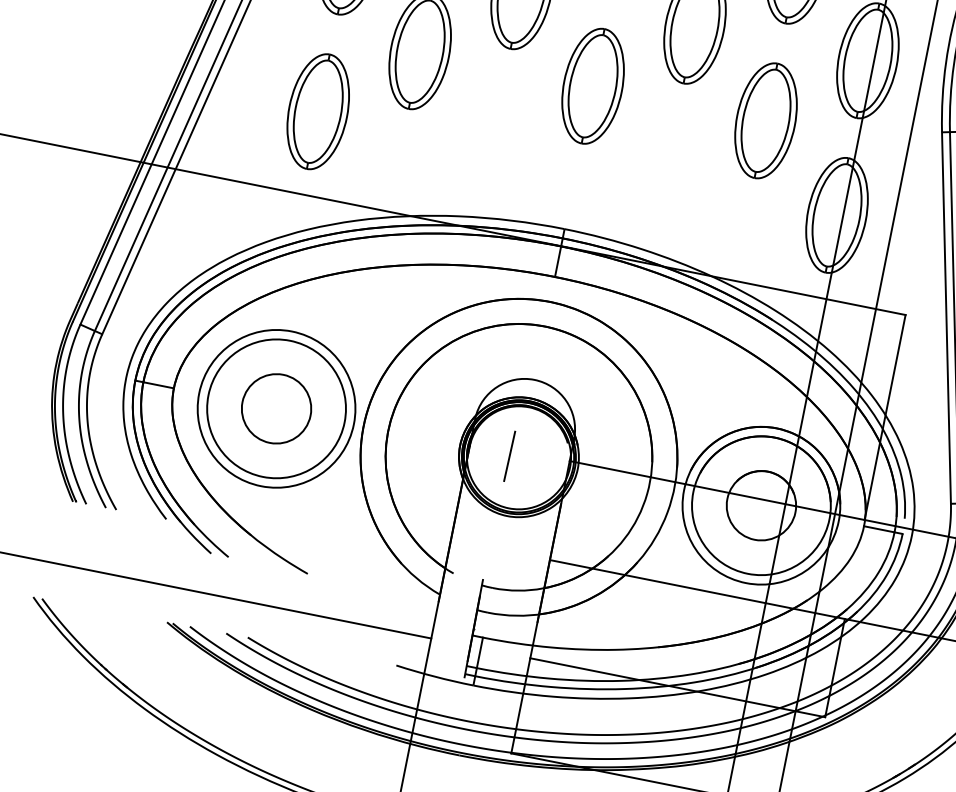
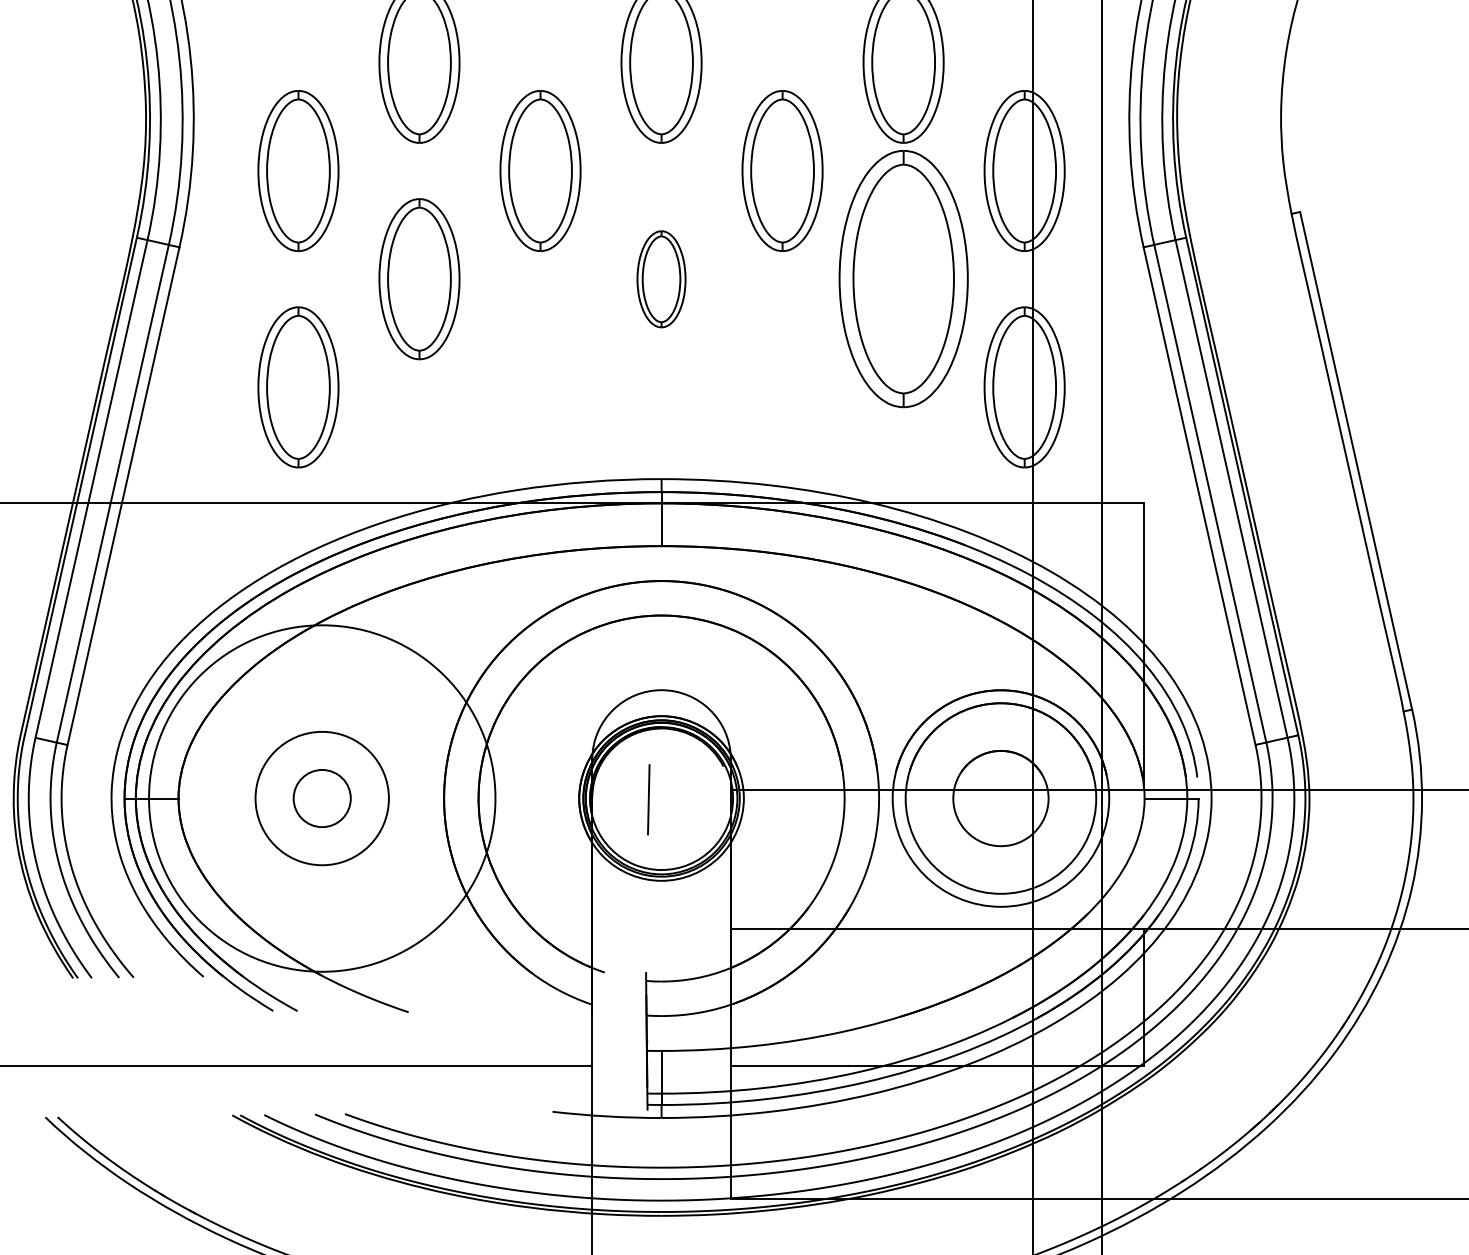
part: (593, 86) -> (661, 279), size x0.6
part: (765, 121) -> (903, 279), size x1.6
circle: (276, 408) -> (321, 798), size x0.6
circle: (276, 408) -> (321, 798), size x0.7
circle: (276, 408) -> (321, 798), size x1.6

